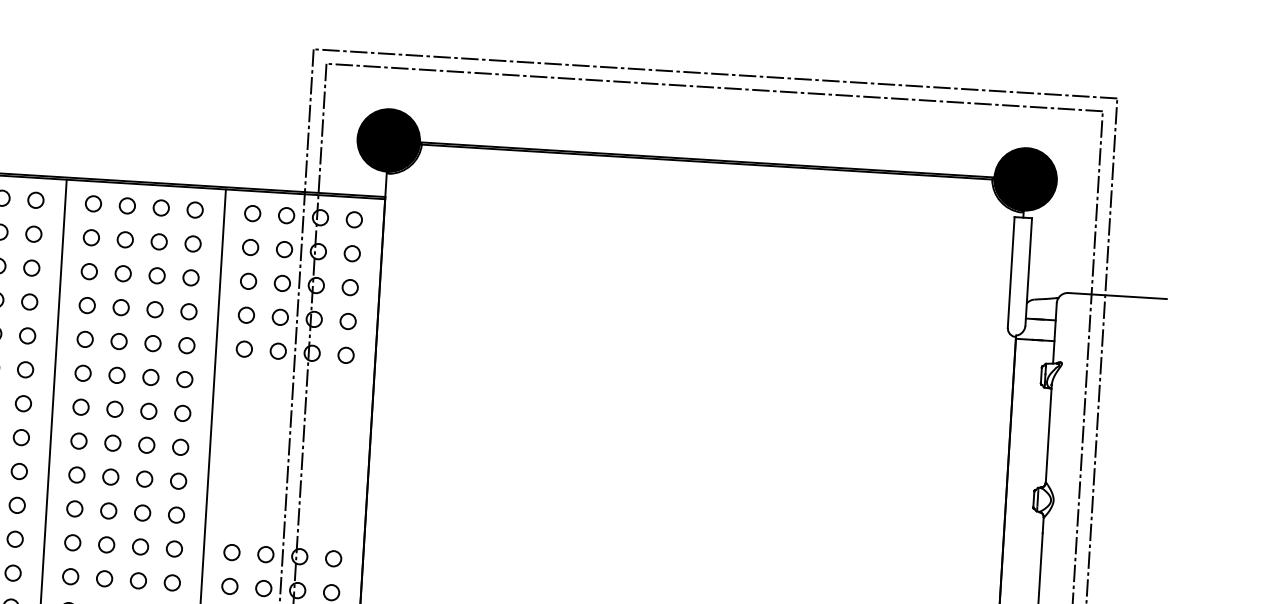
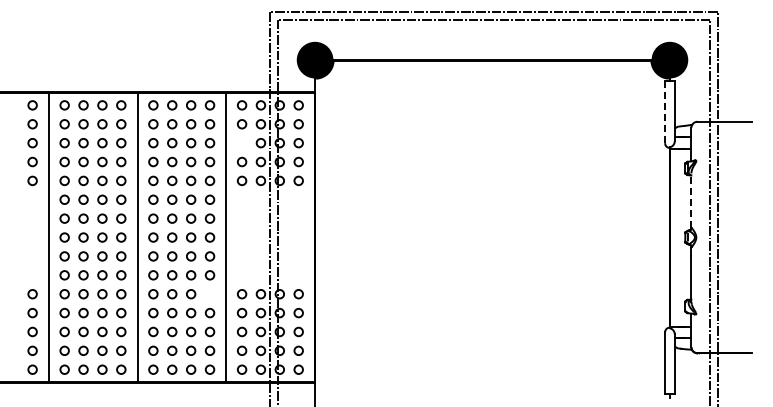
line: (1011, 272) -> (665, 112), solid -> dashed
circle: (249, 282) -> (242, 143), removed
line: (1048, 433) -> (691, 200), solid -> dashed
circle: (173, 549) -> (209, 294), removed

